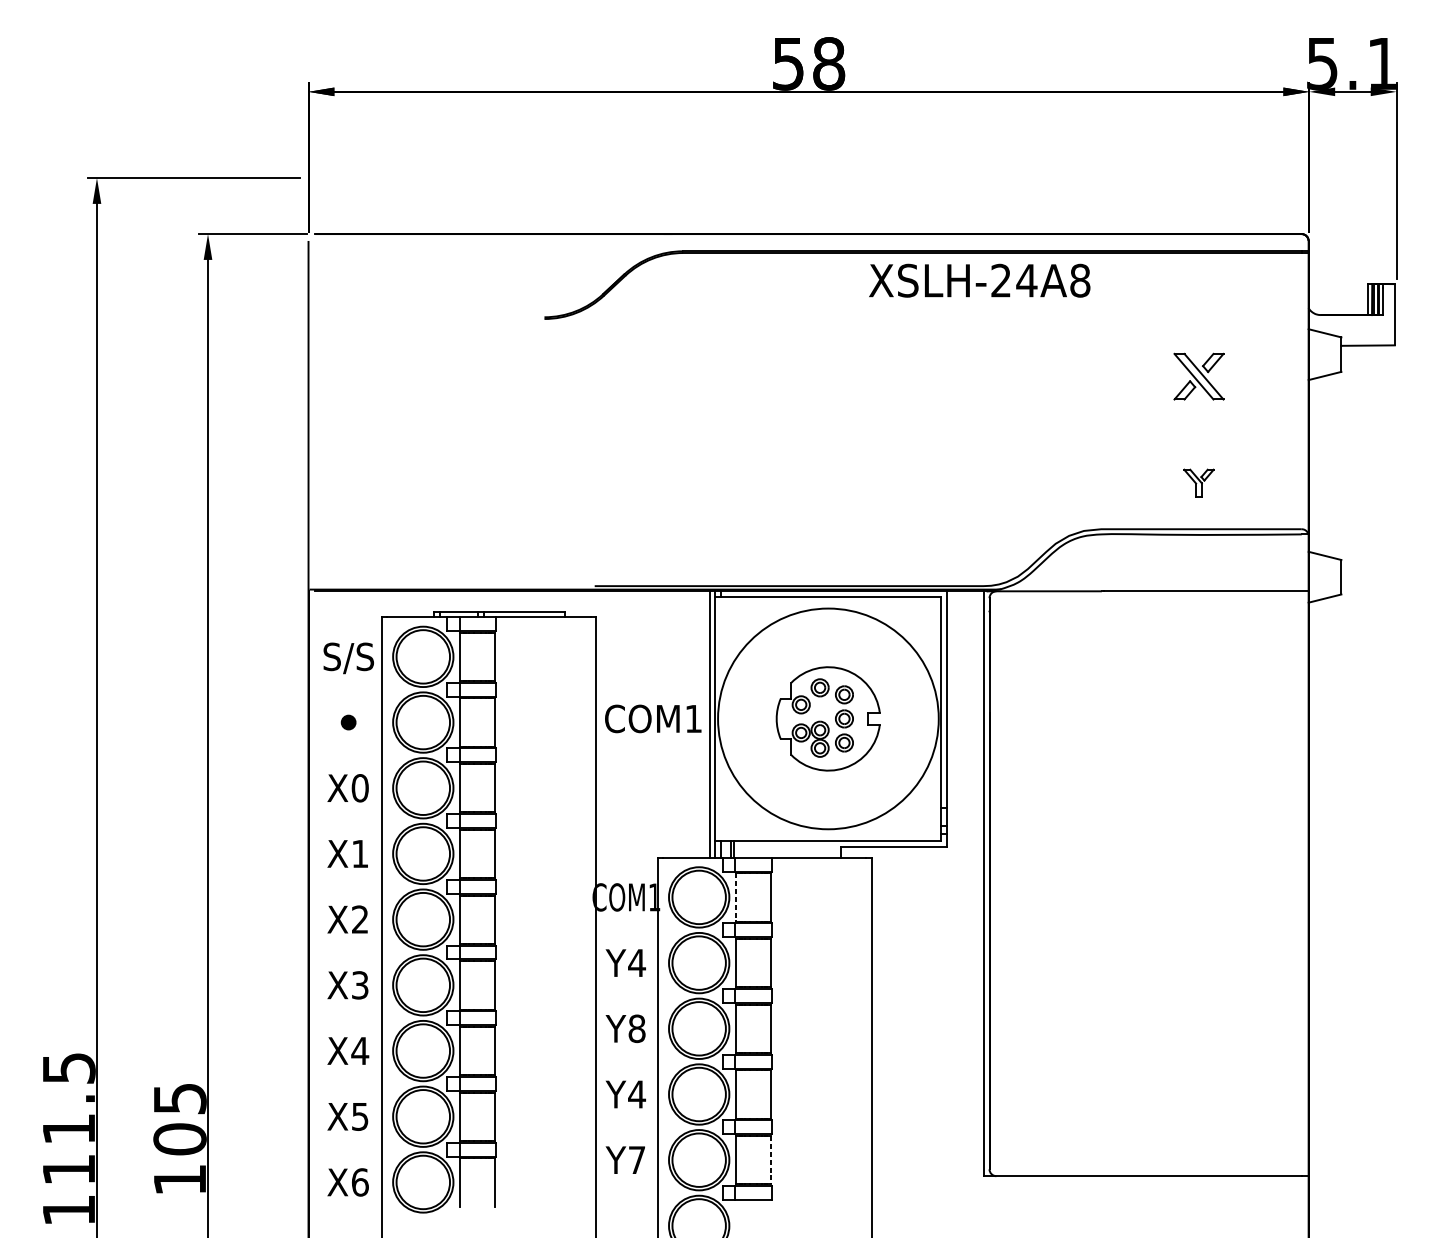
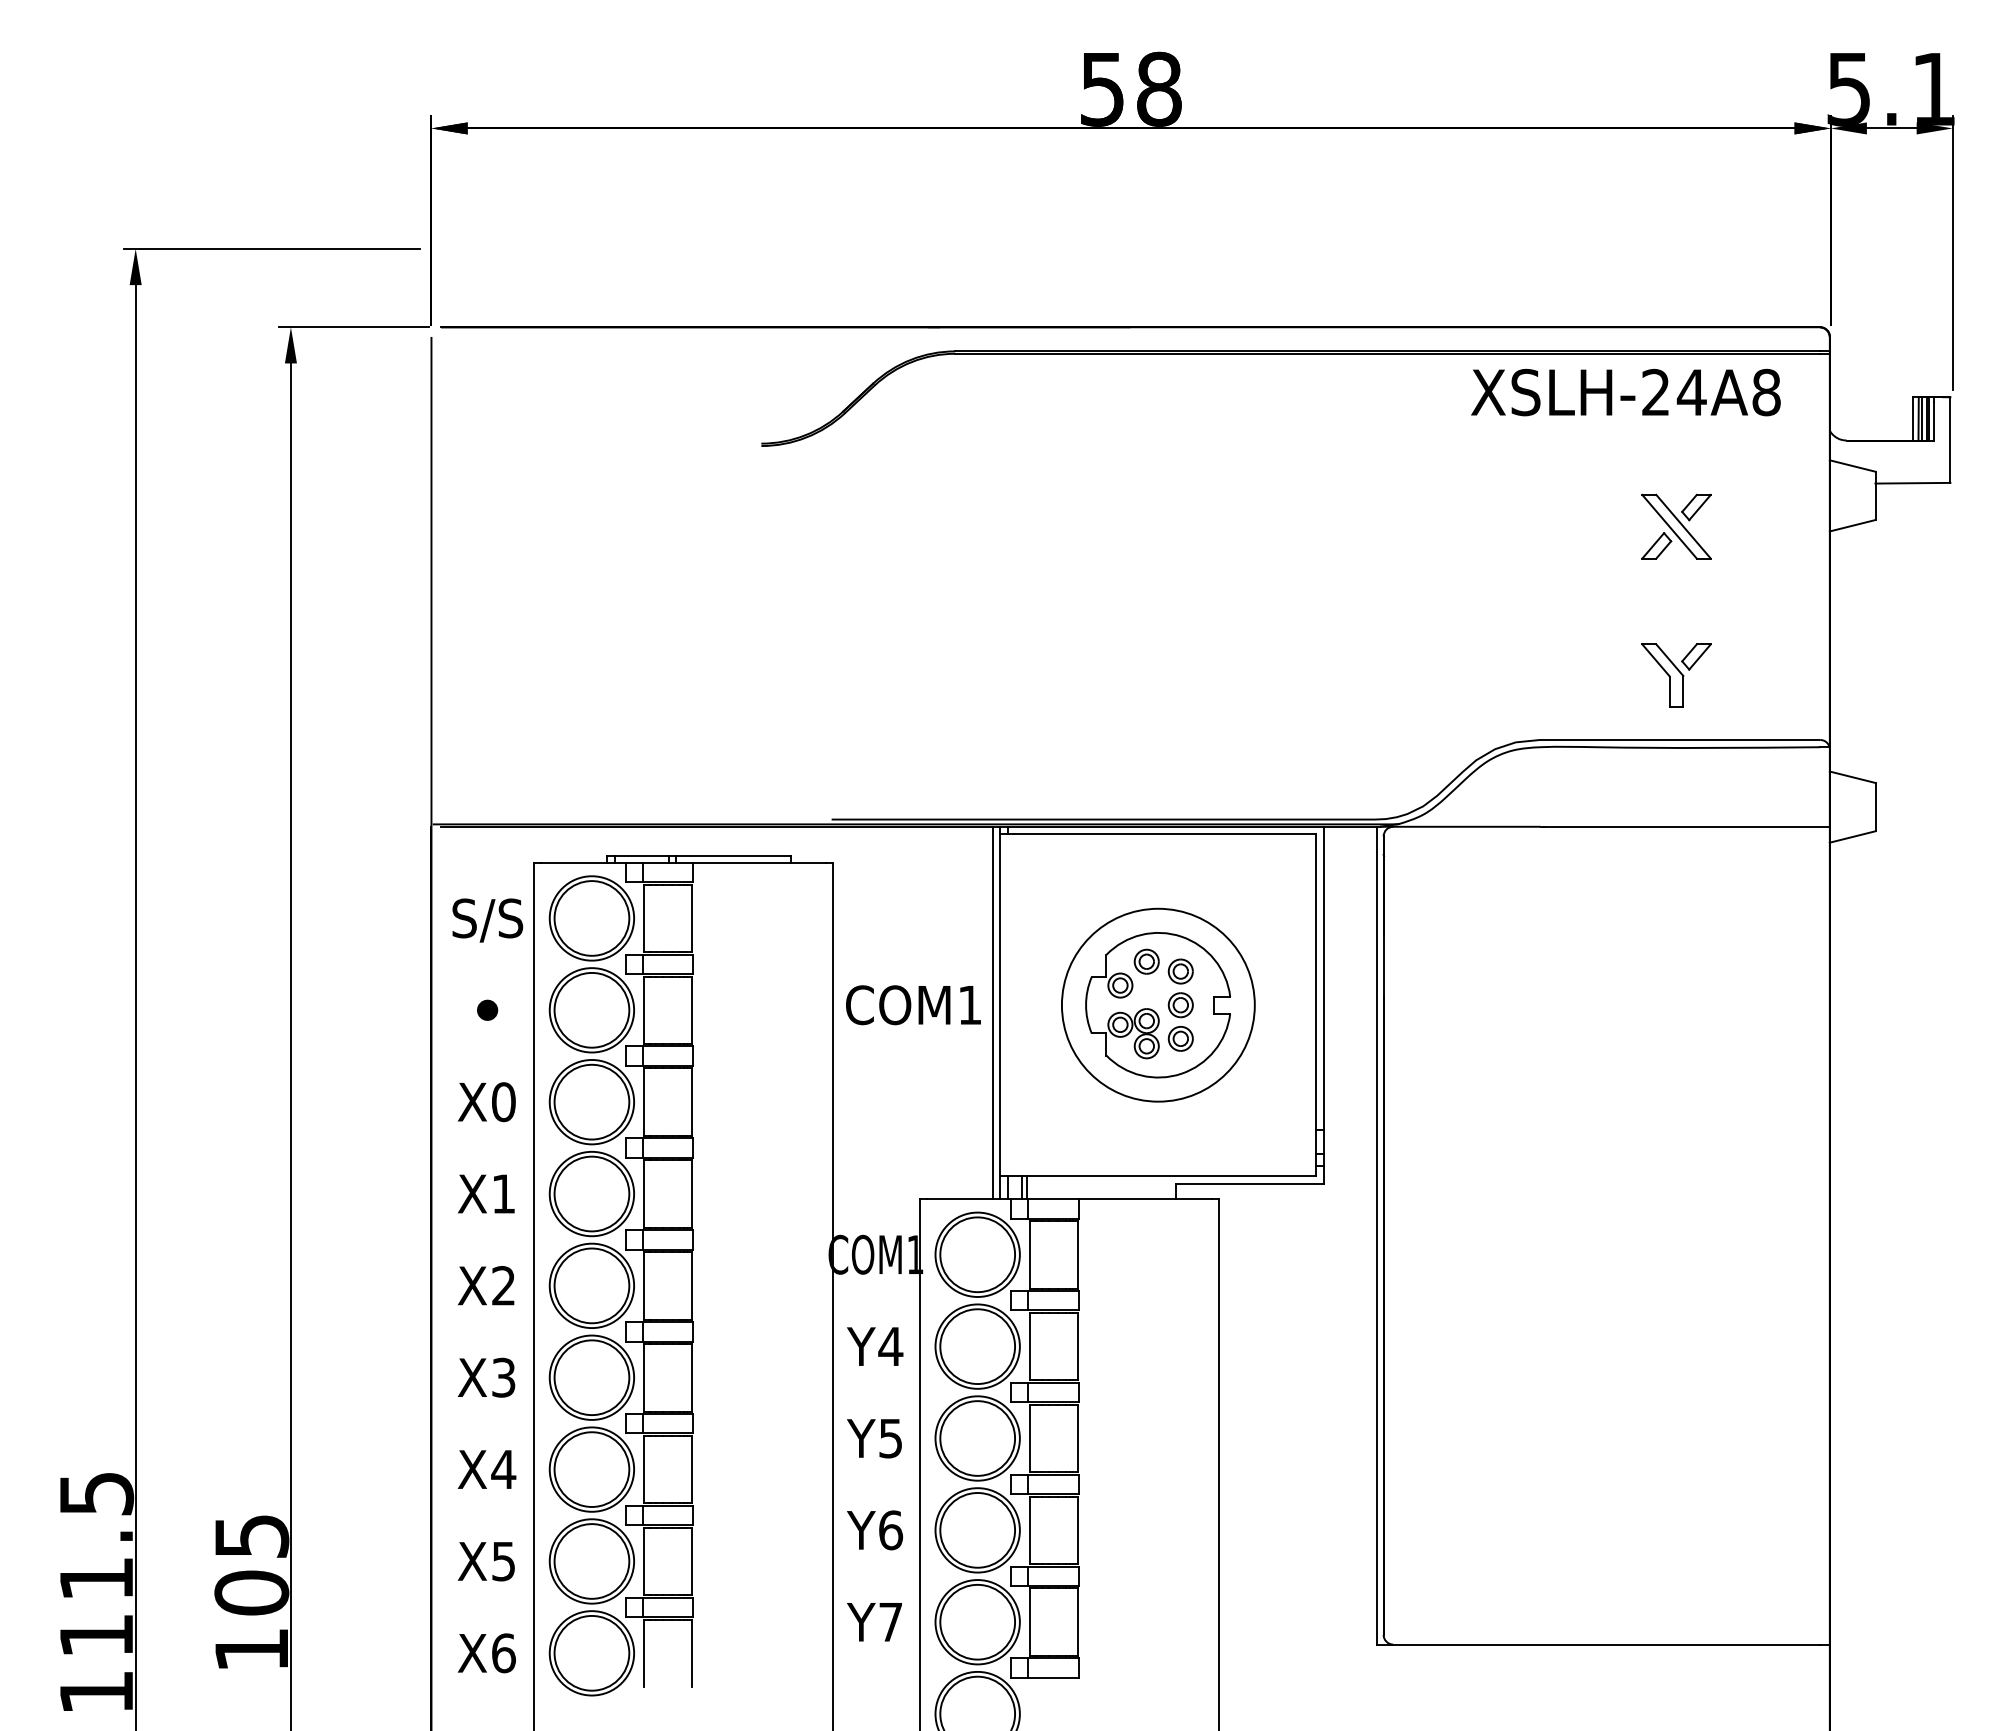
text: (979, 280) -> (1625, 392), moved
part: (1198, 483) -> (1676, 675), size x1.67
circle: (827, 718) -> (1157, 1004), size x0.62
line: (736, 897) -> (1029, 1254), dashed -> solid
text: (636, 1028) -> (890, 1438), Y8 -> Y5
text: (636, 1094) -> (890, 1530), Y4 -> Y6
line: (770, 1160) -> (1077, 1622), dashed -> solid

